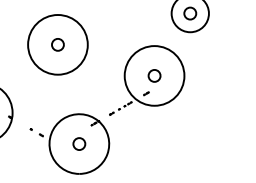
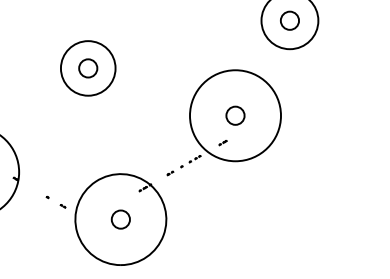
circle: (57, 44) -> (87, 67), size x0.6

